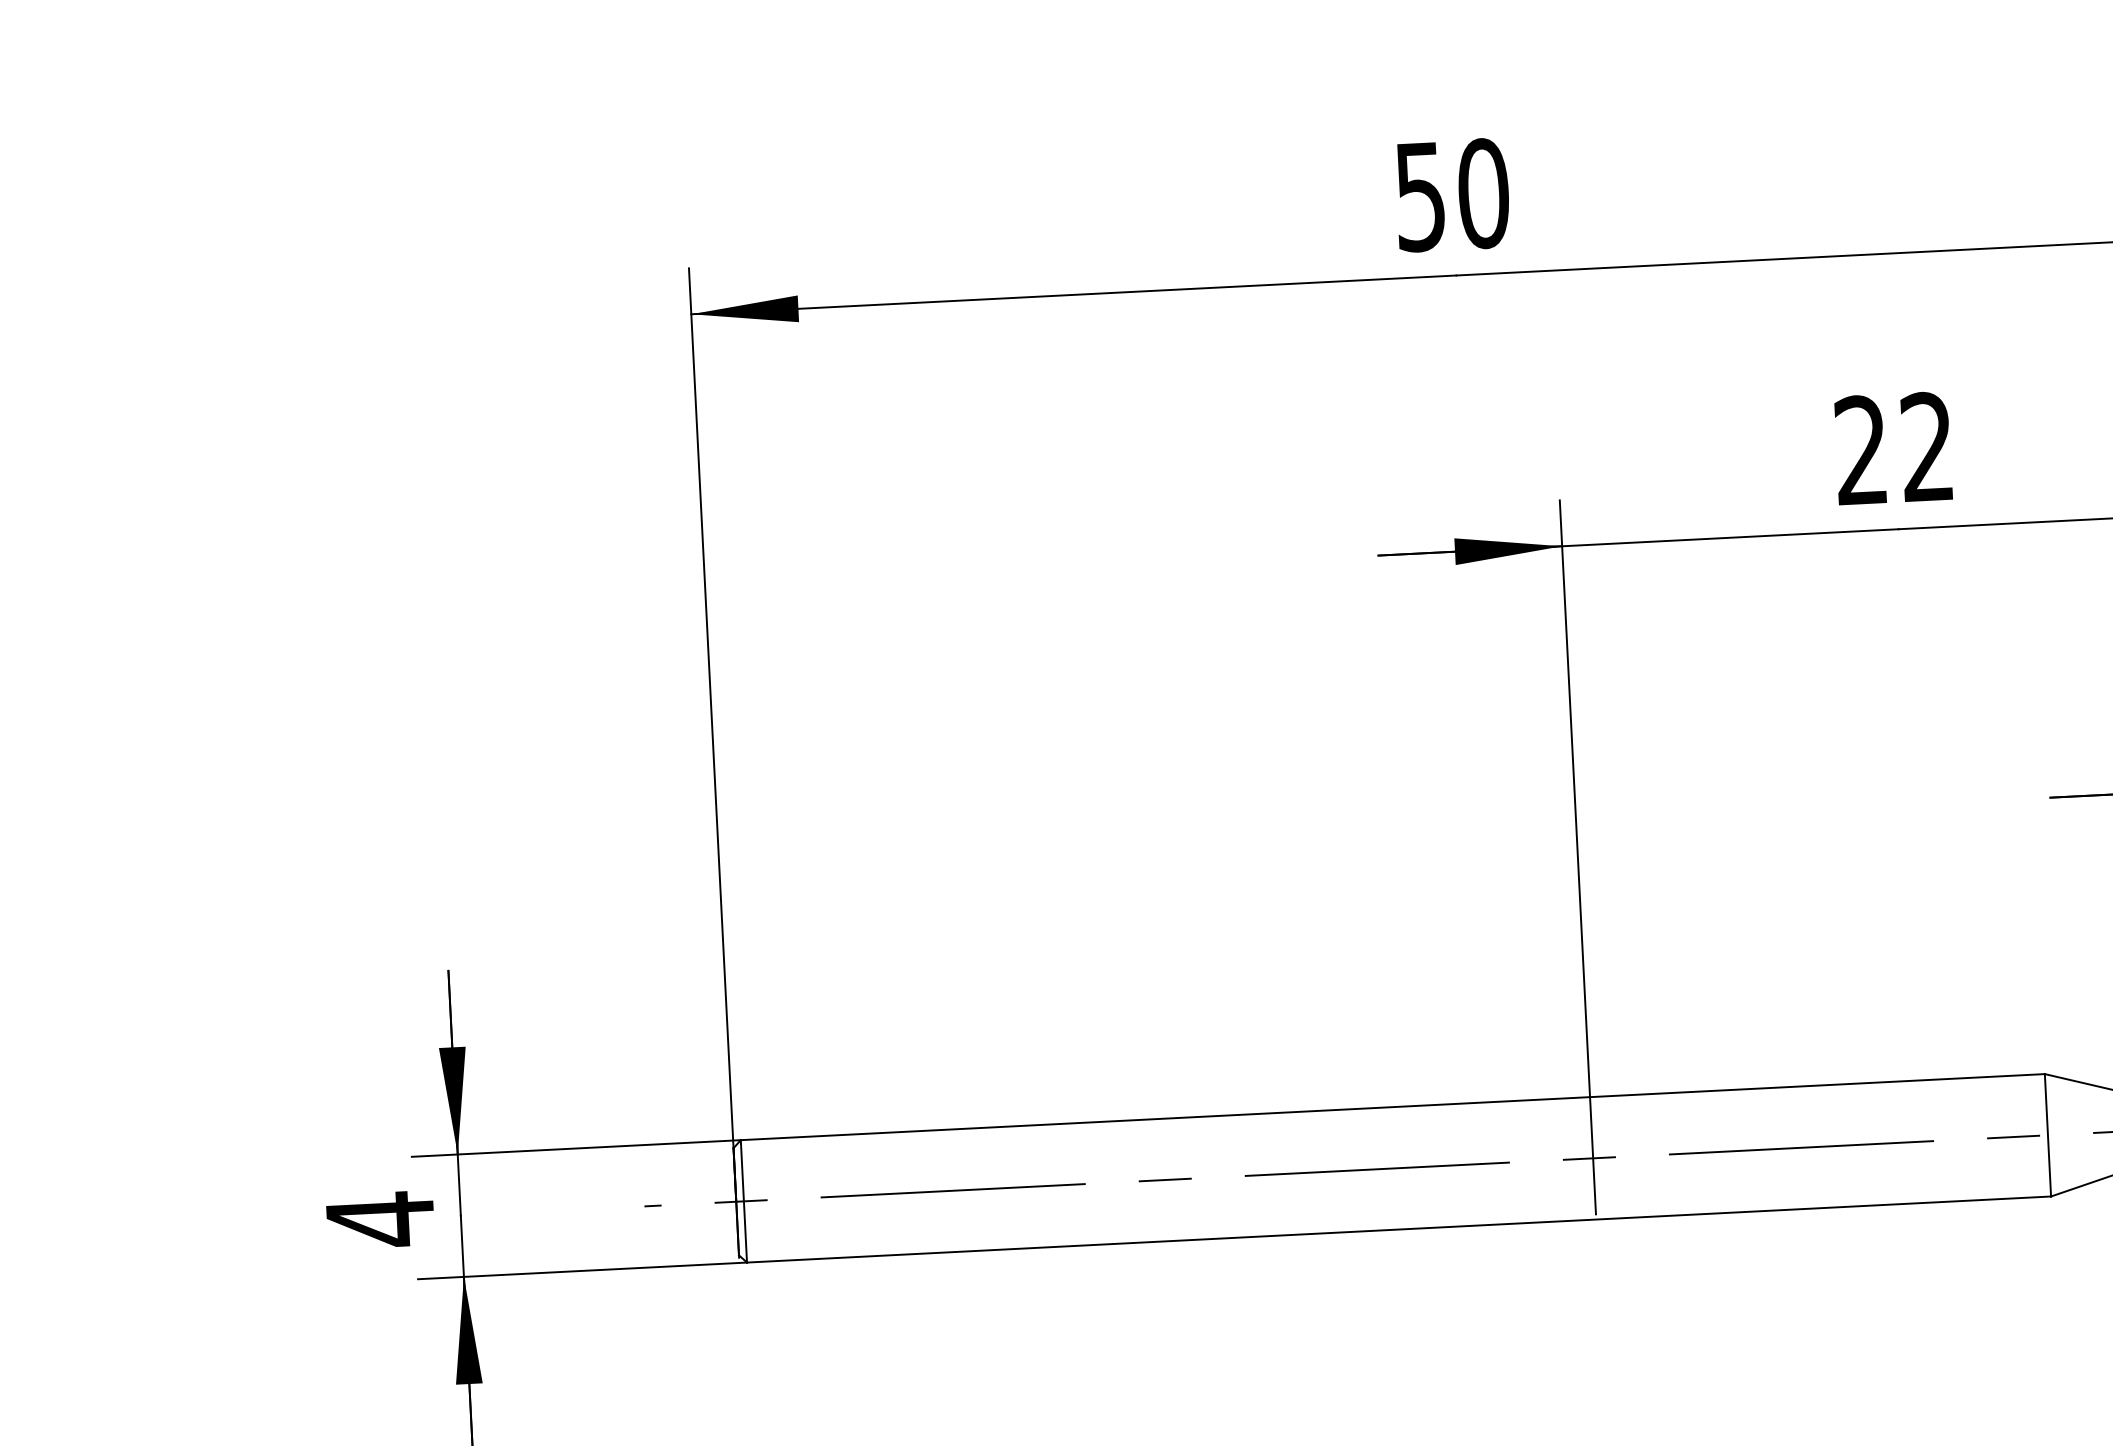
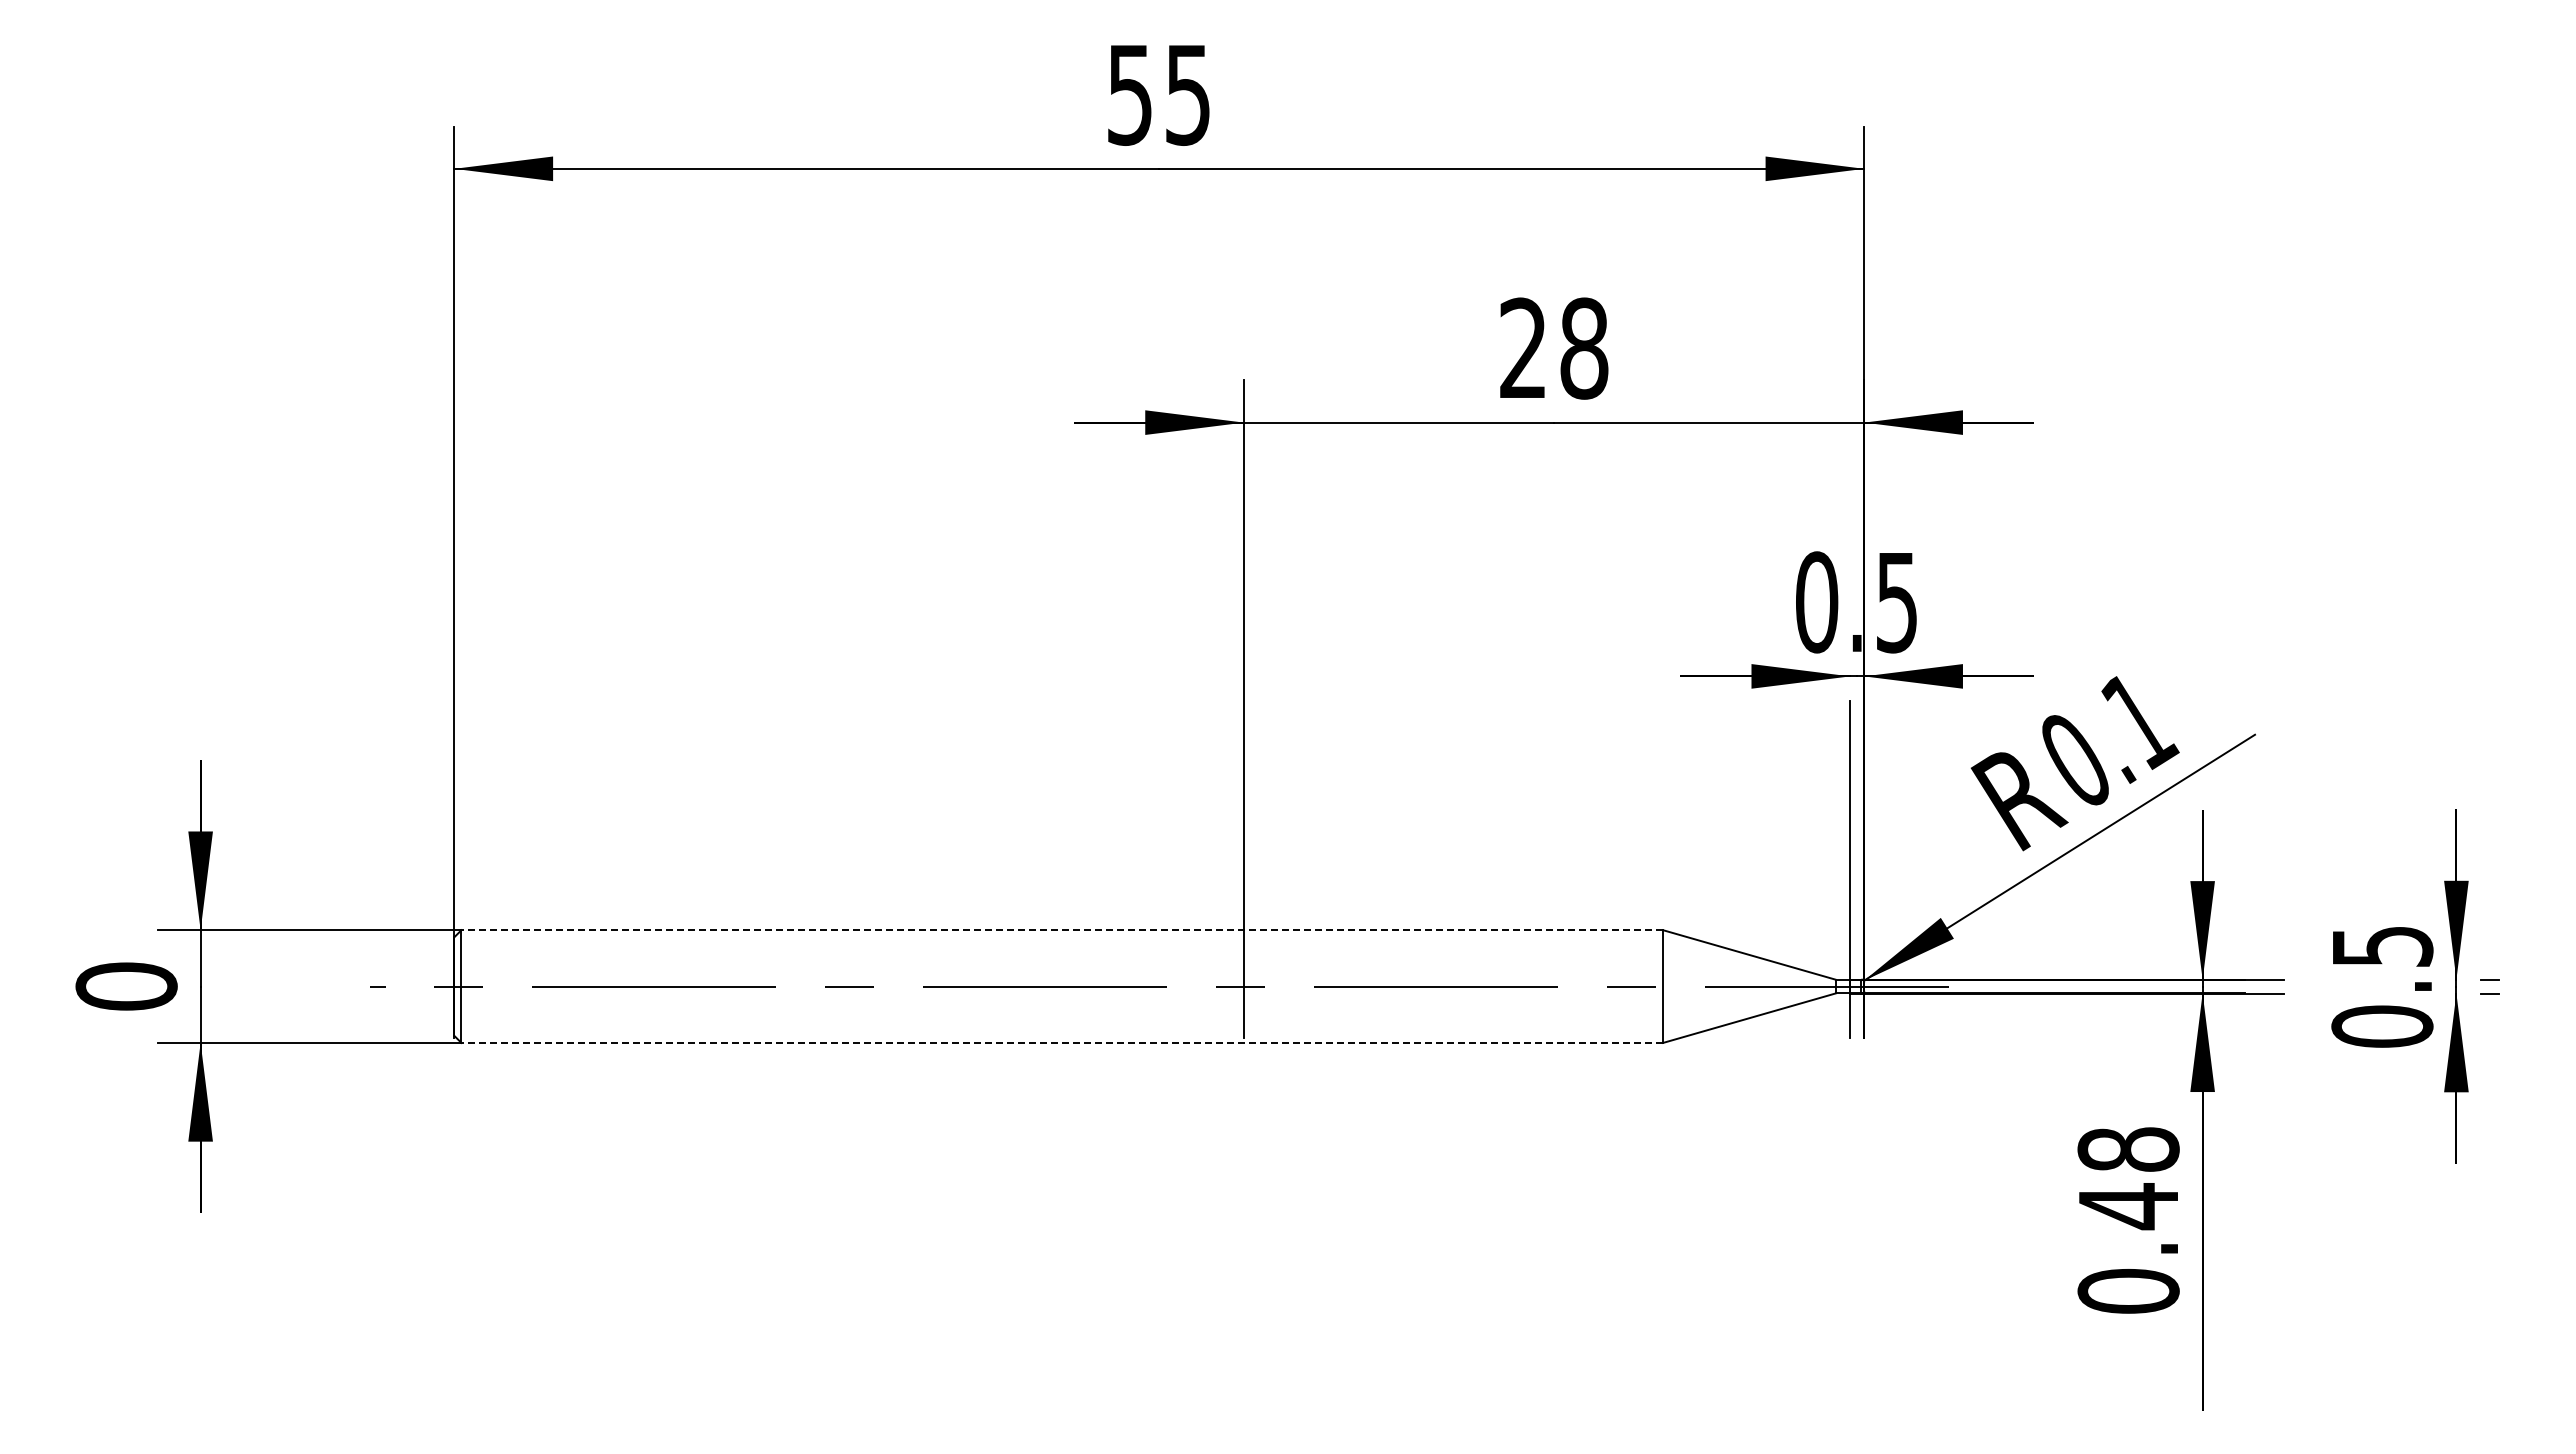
text: (1483, 193) -> (1188, 94), 50 -> 55
text: (1927, 447) -> (1584, 348), 22 -> 28
line: (1393, 1107) -> (1062, 930), solid -> dashed
text: (380, 1219) -> (126, 986), 4 -> 0
line: (1399, 1229) -> (1062, 1042), solid -> dashed

